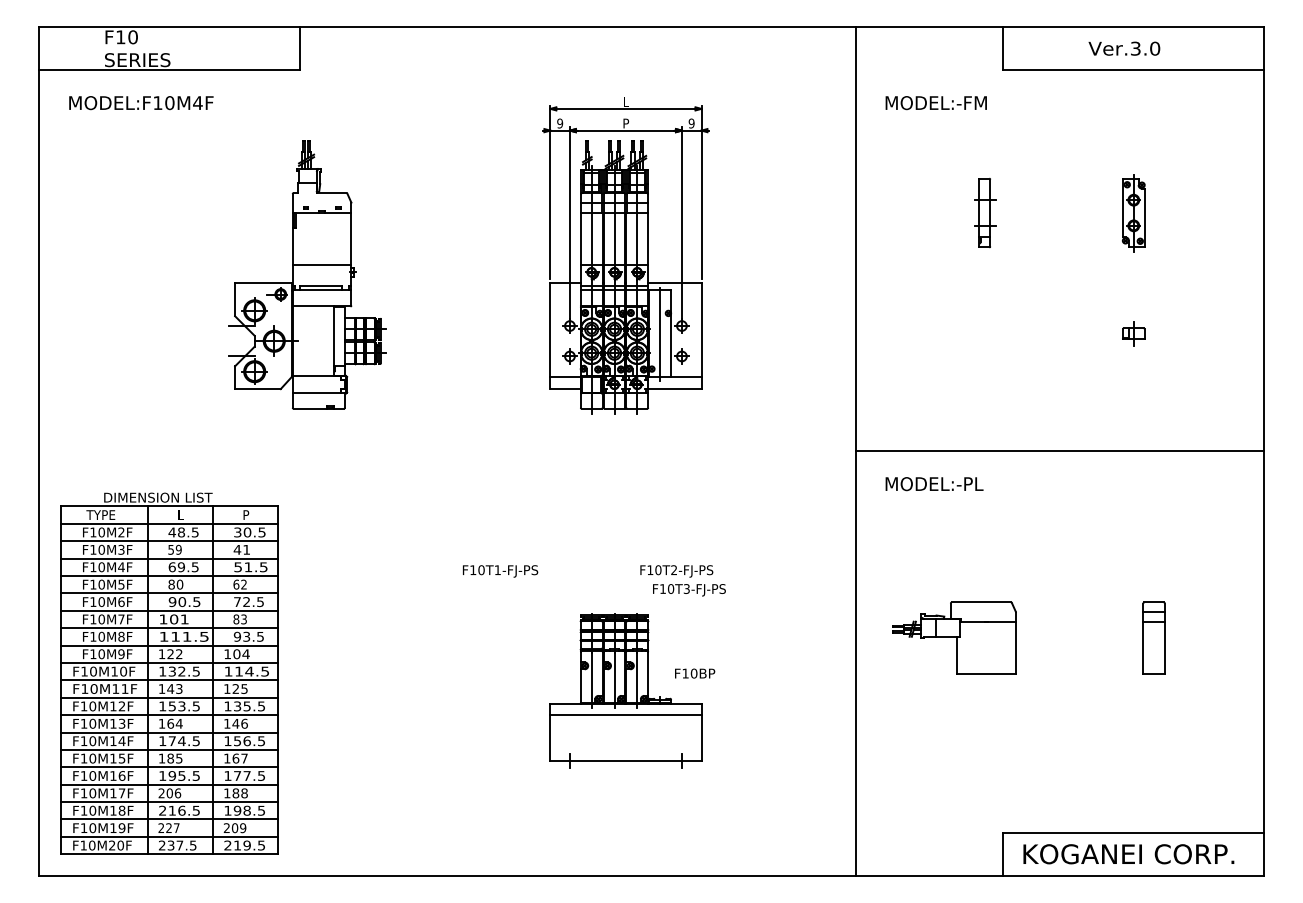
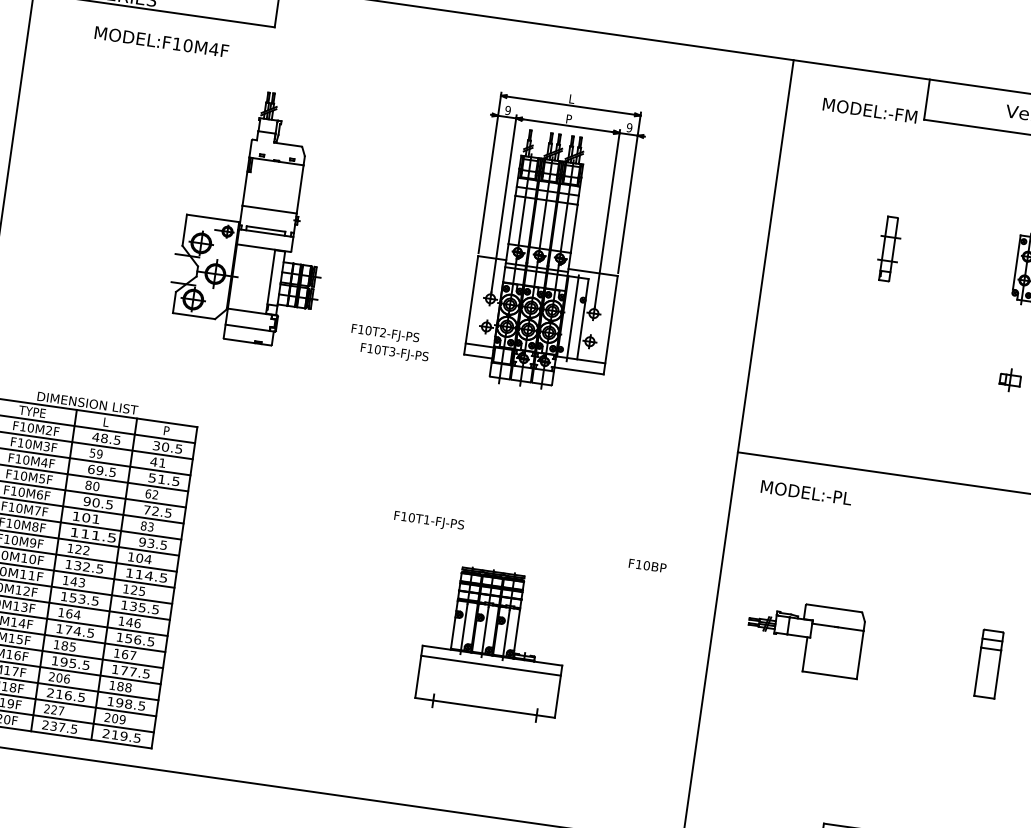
text: (141, 103) -> (161, 42), moved
text: (935, 103) -> (869, 111), moved
text: (500, 571) -> (429, 521), moved
text: (682, 580) -> (389, 343), moved
text: (695, 673) -> (648, 565), moved

